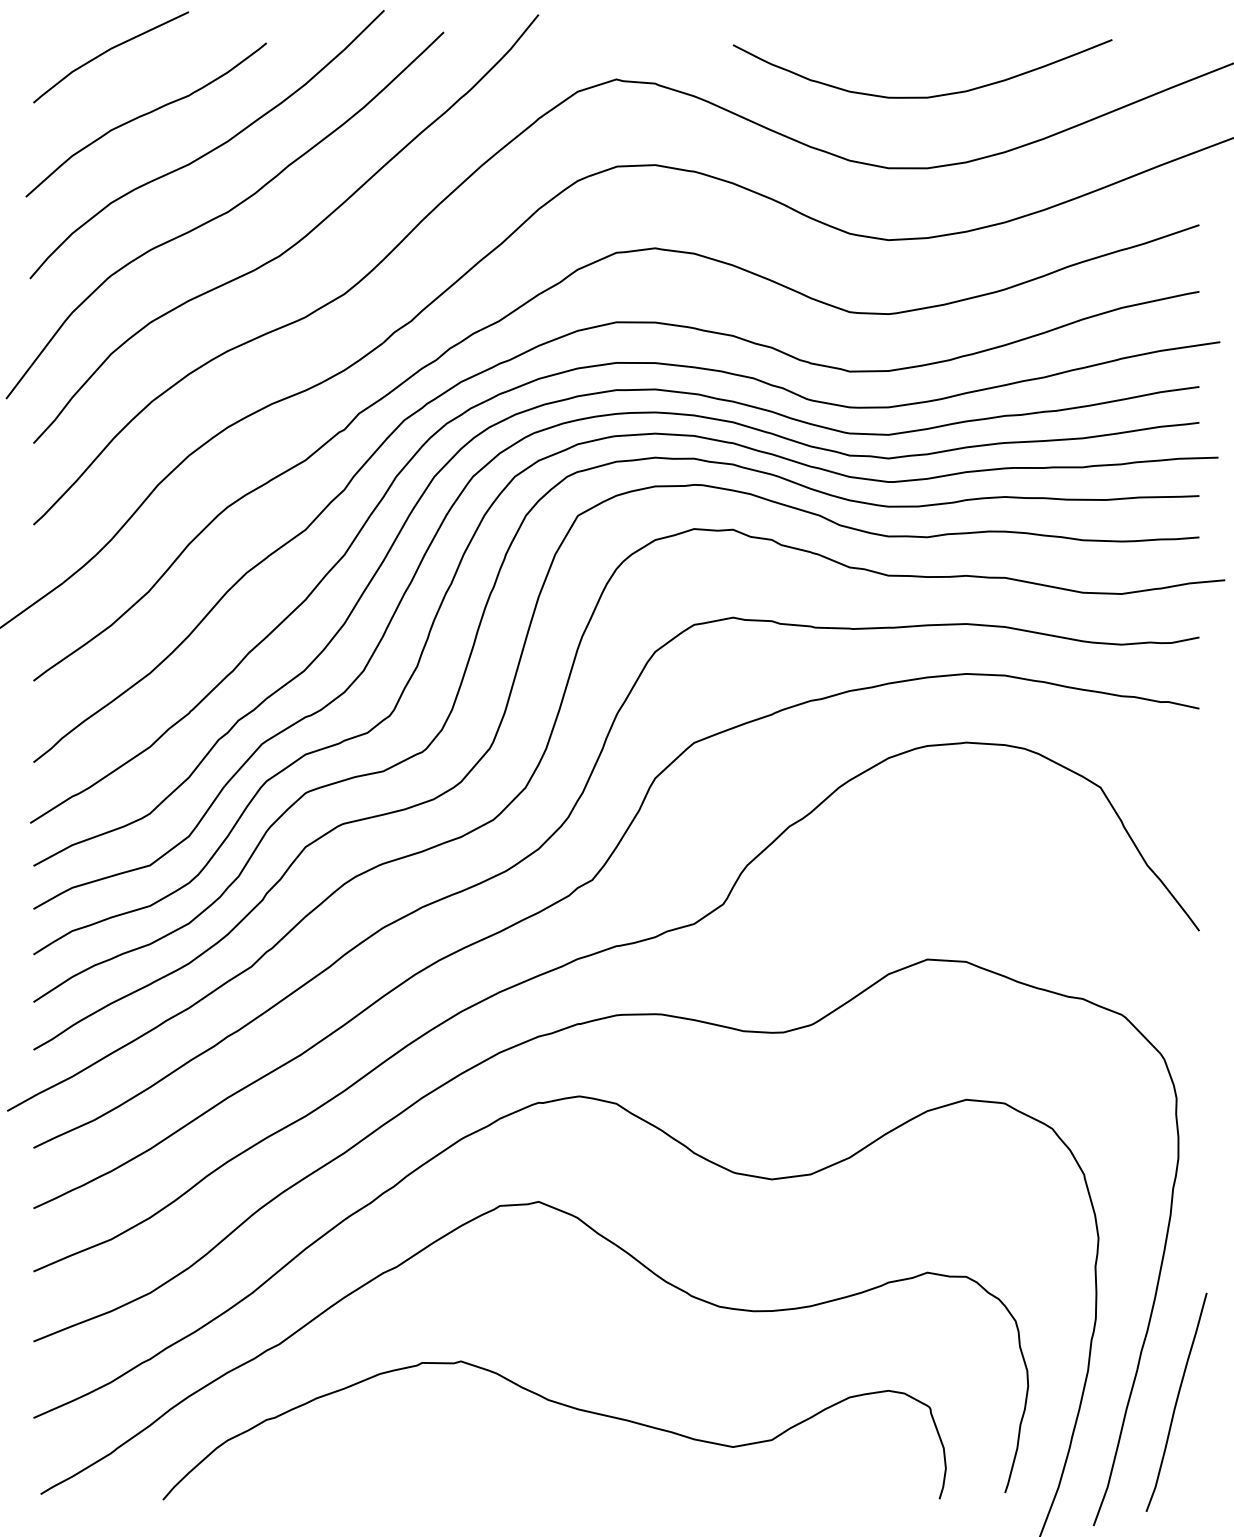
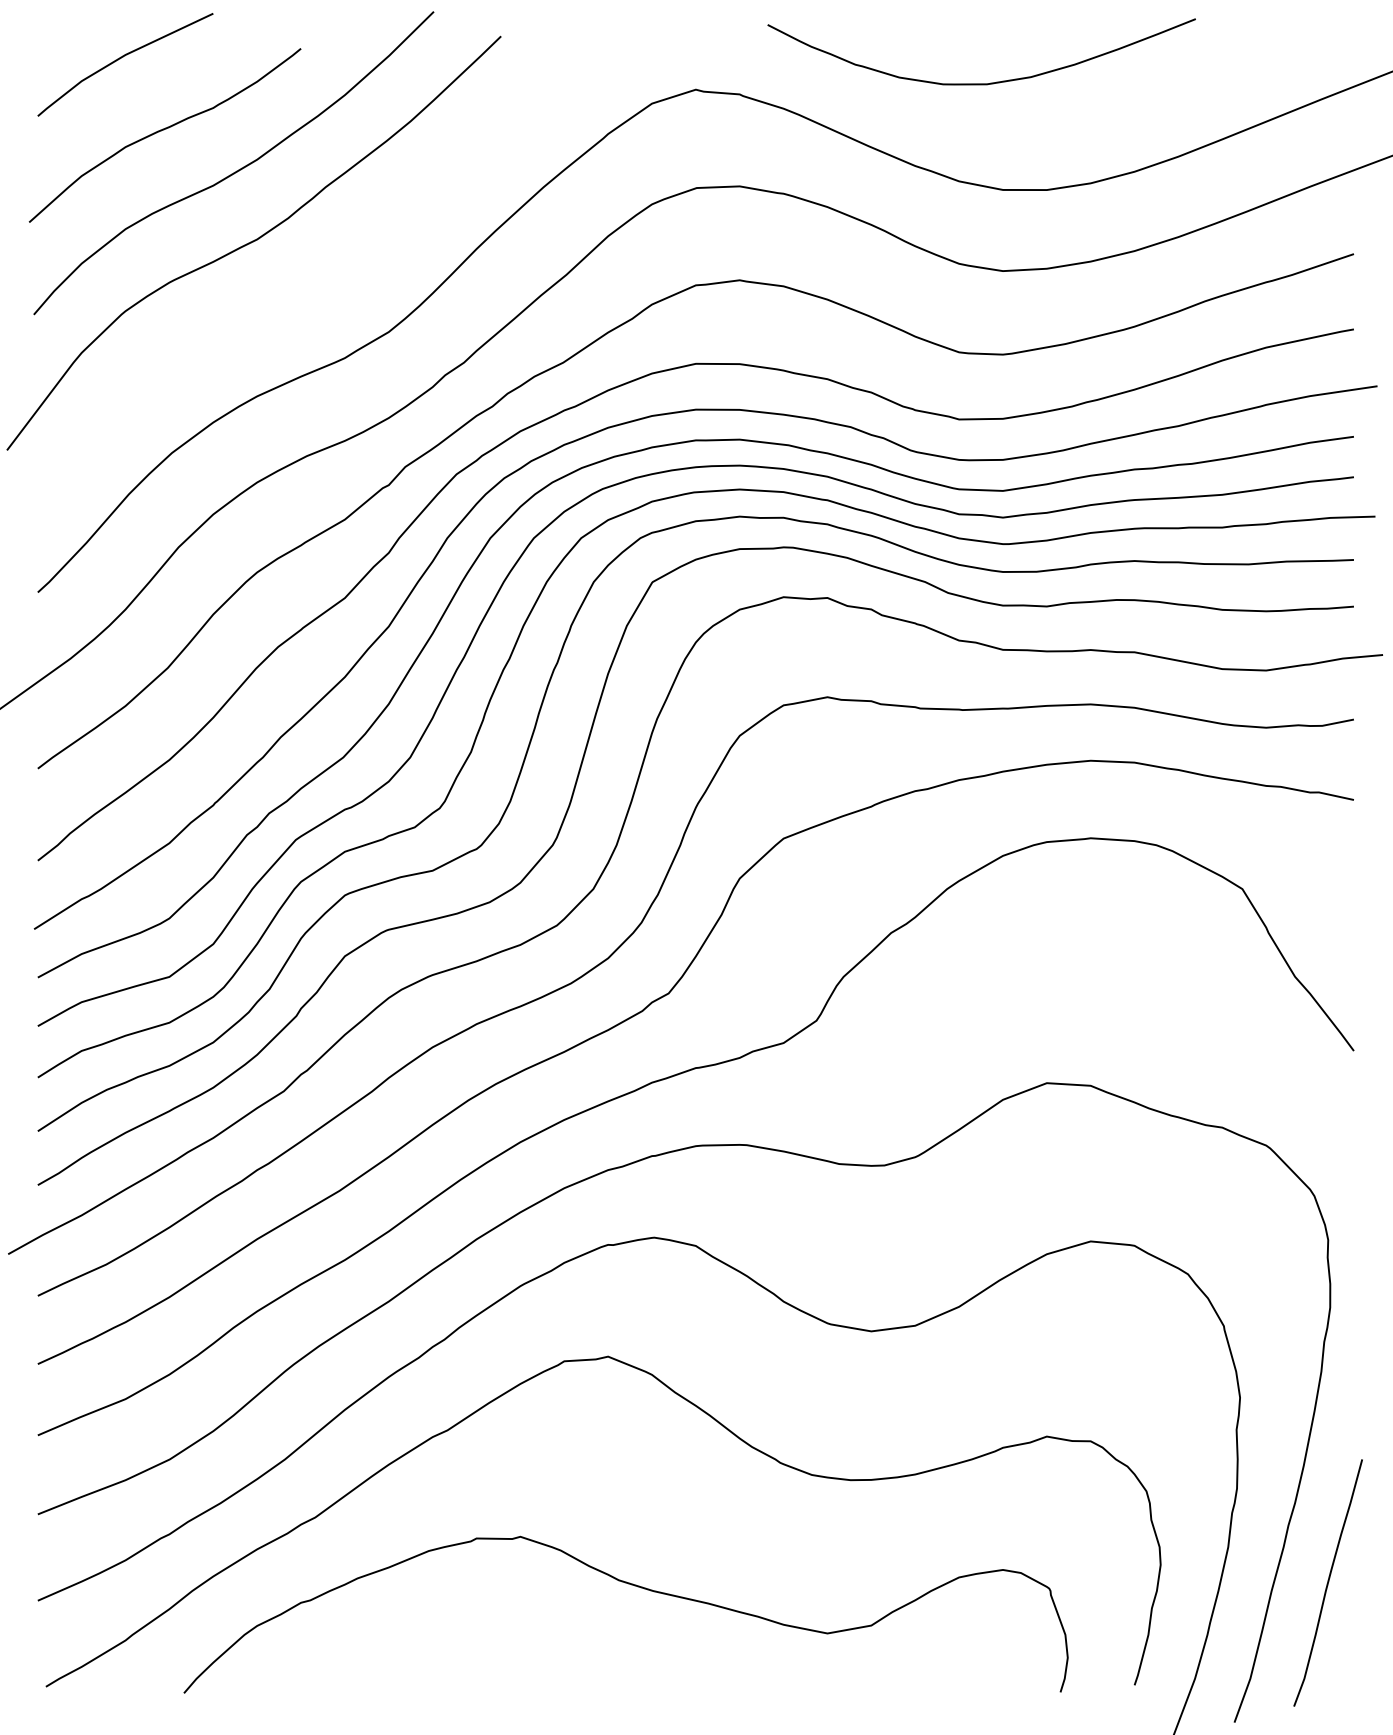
curve: (922, 96) -> (981, 82), moved
curve: (298, 240) -> (336, 271), removed

